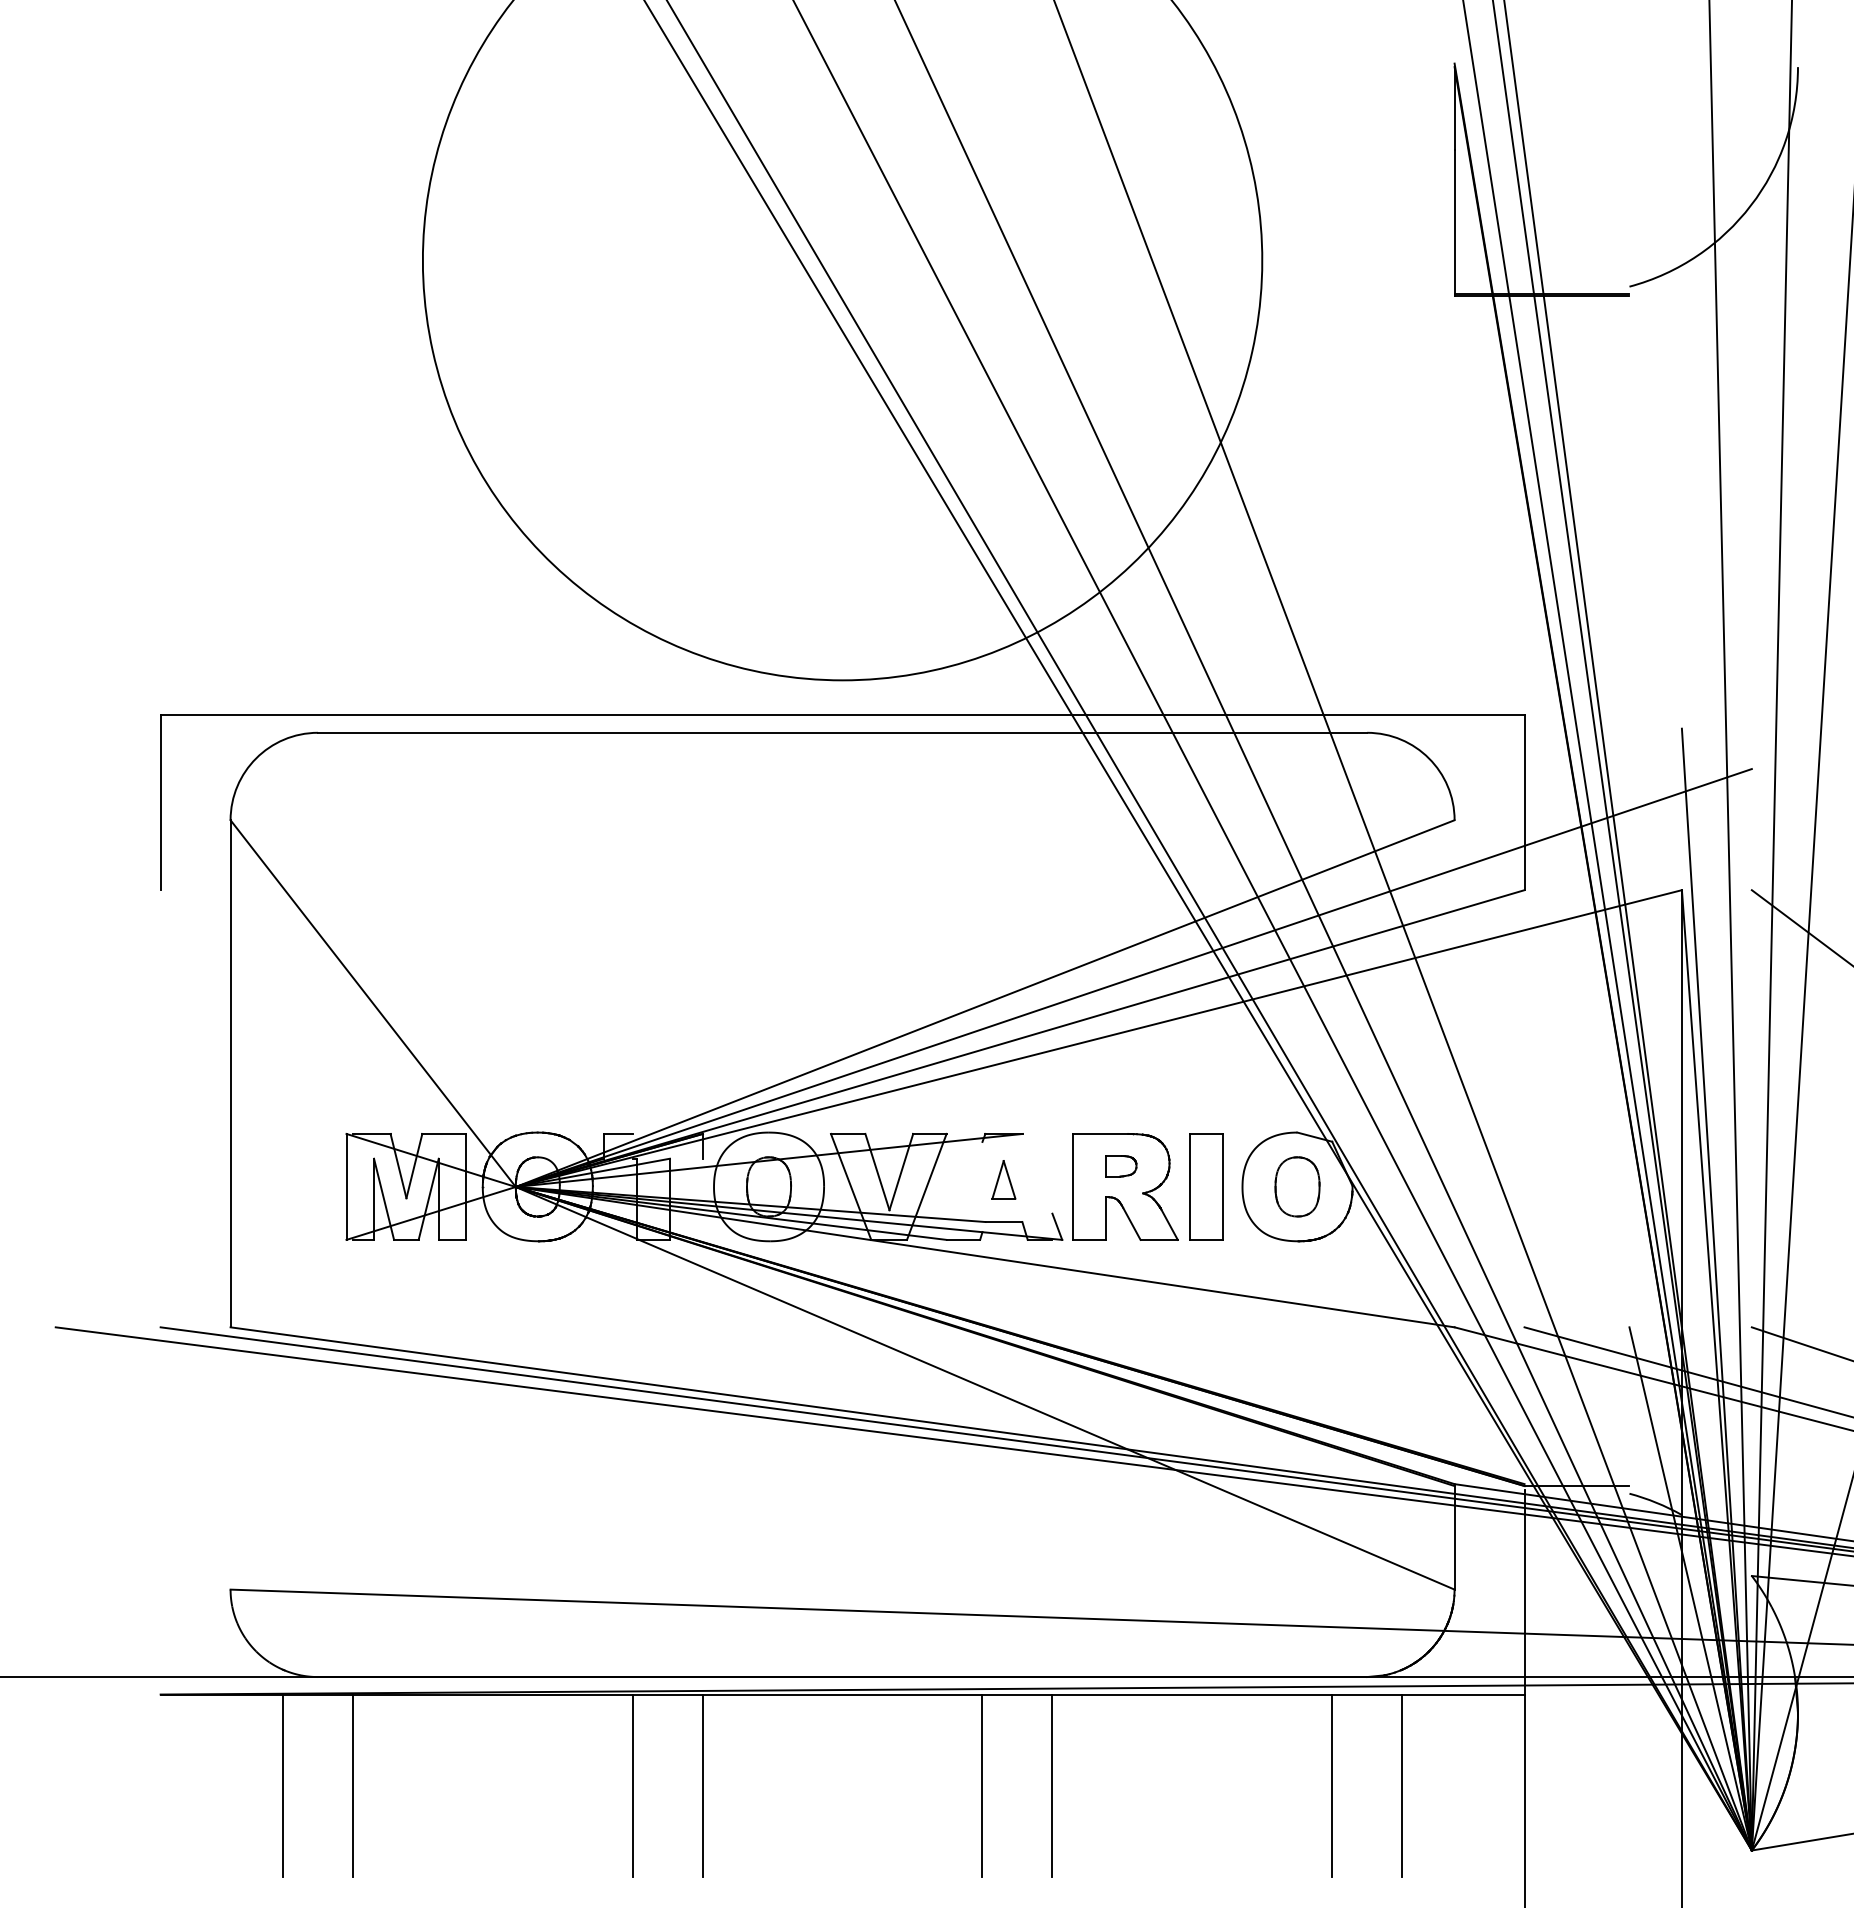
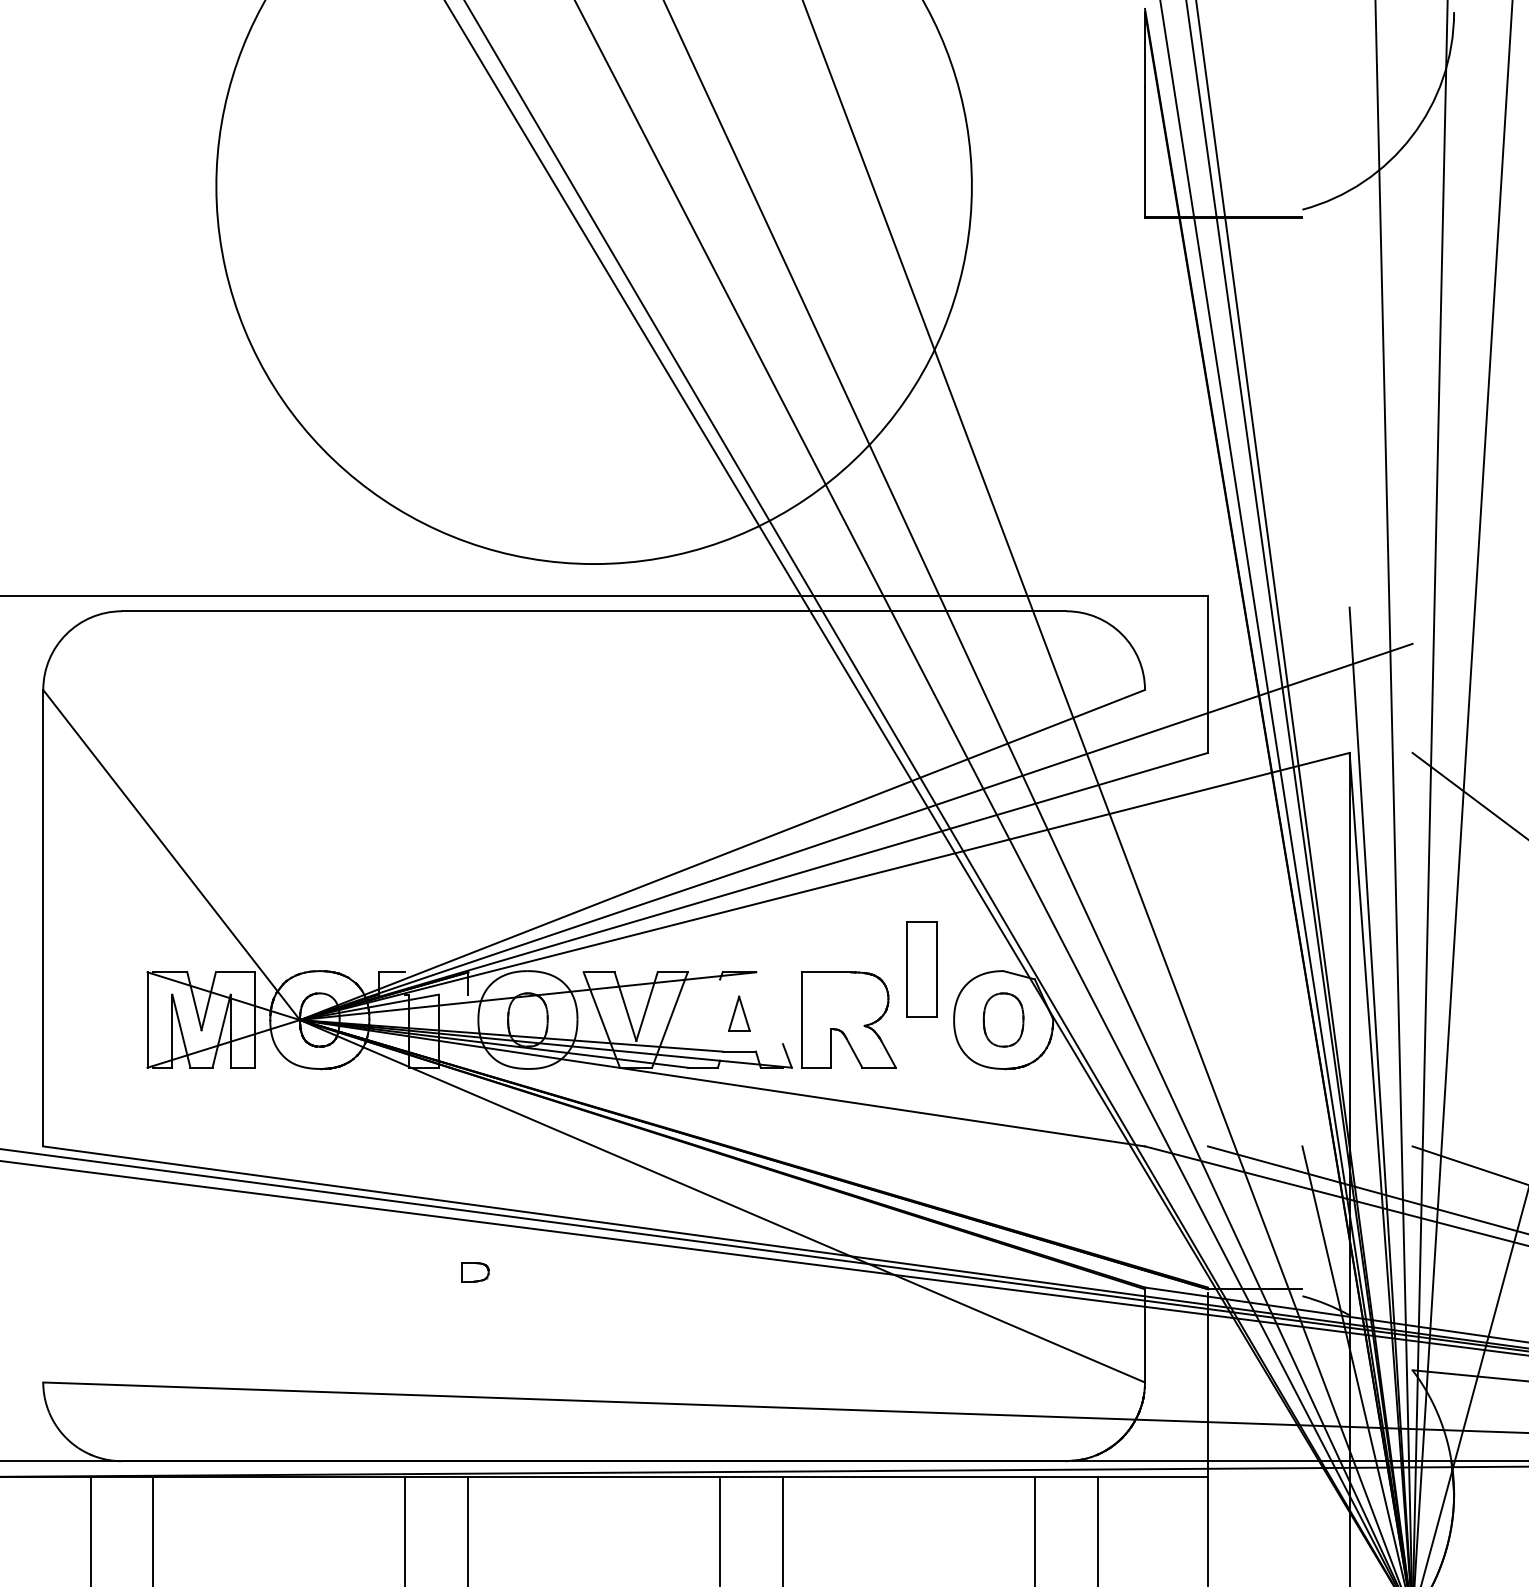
part: (1121, 1166) -> (475, 1272), moved
part: (1206, 1186) -> (921, 969), moved

